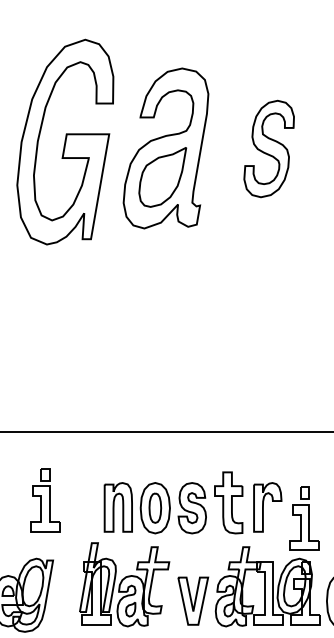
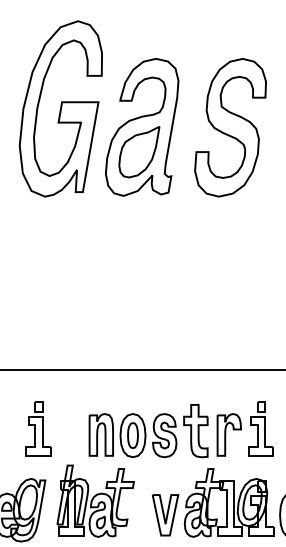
part: (64, 141) -> (60, 108), moved
part: (269, 148) -> (230, 127), size x1.67
part: (304, 518) -> (260, 428), moved
part: (124, 583) -> (95, 500), moved

